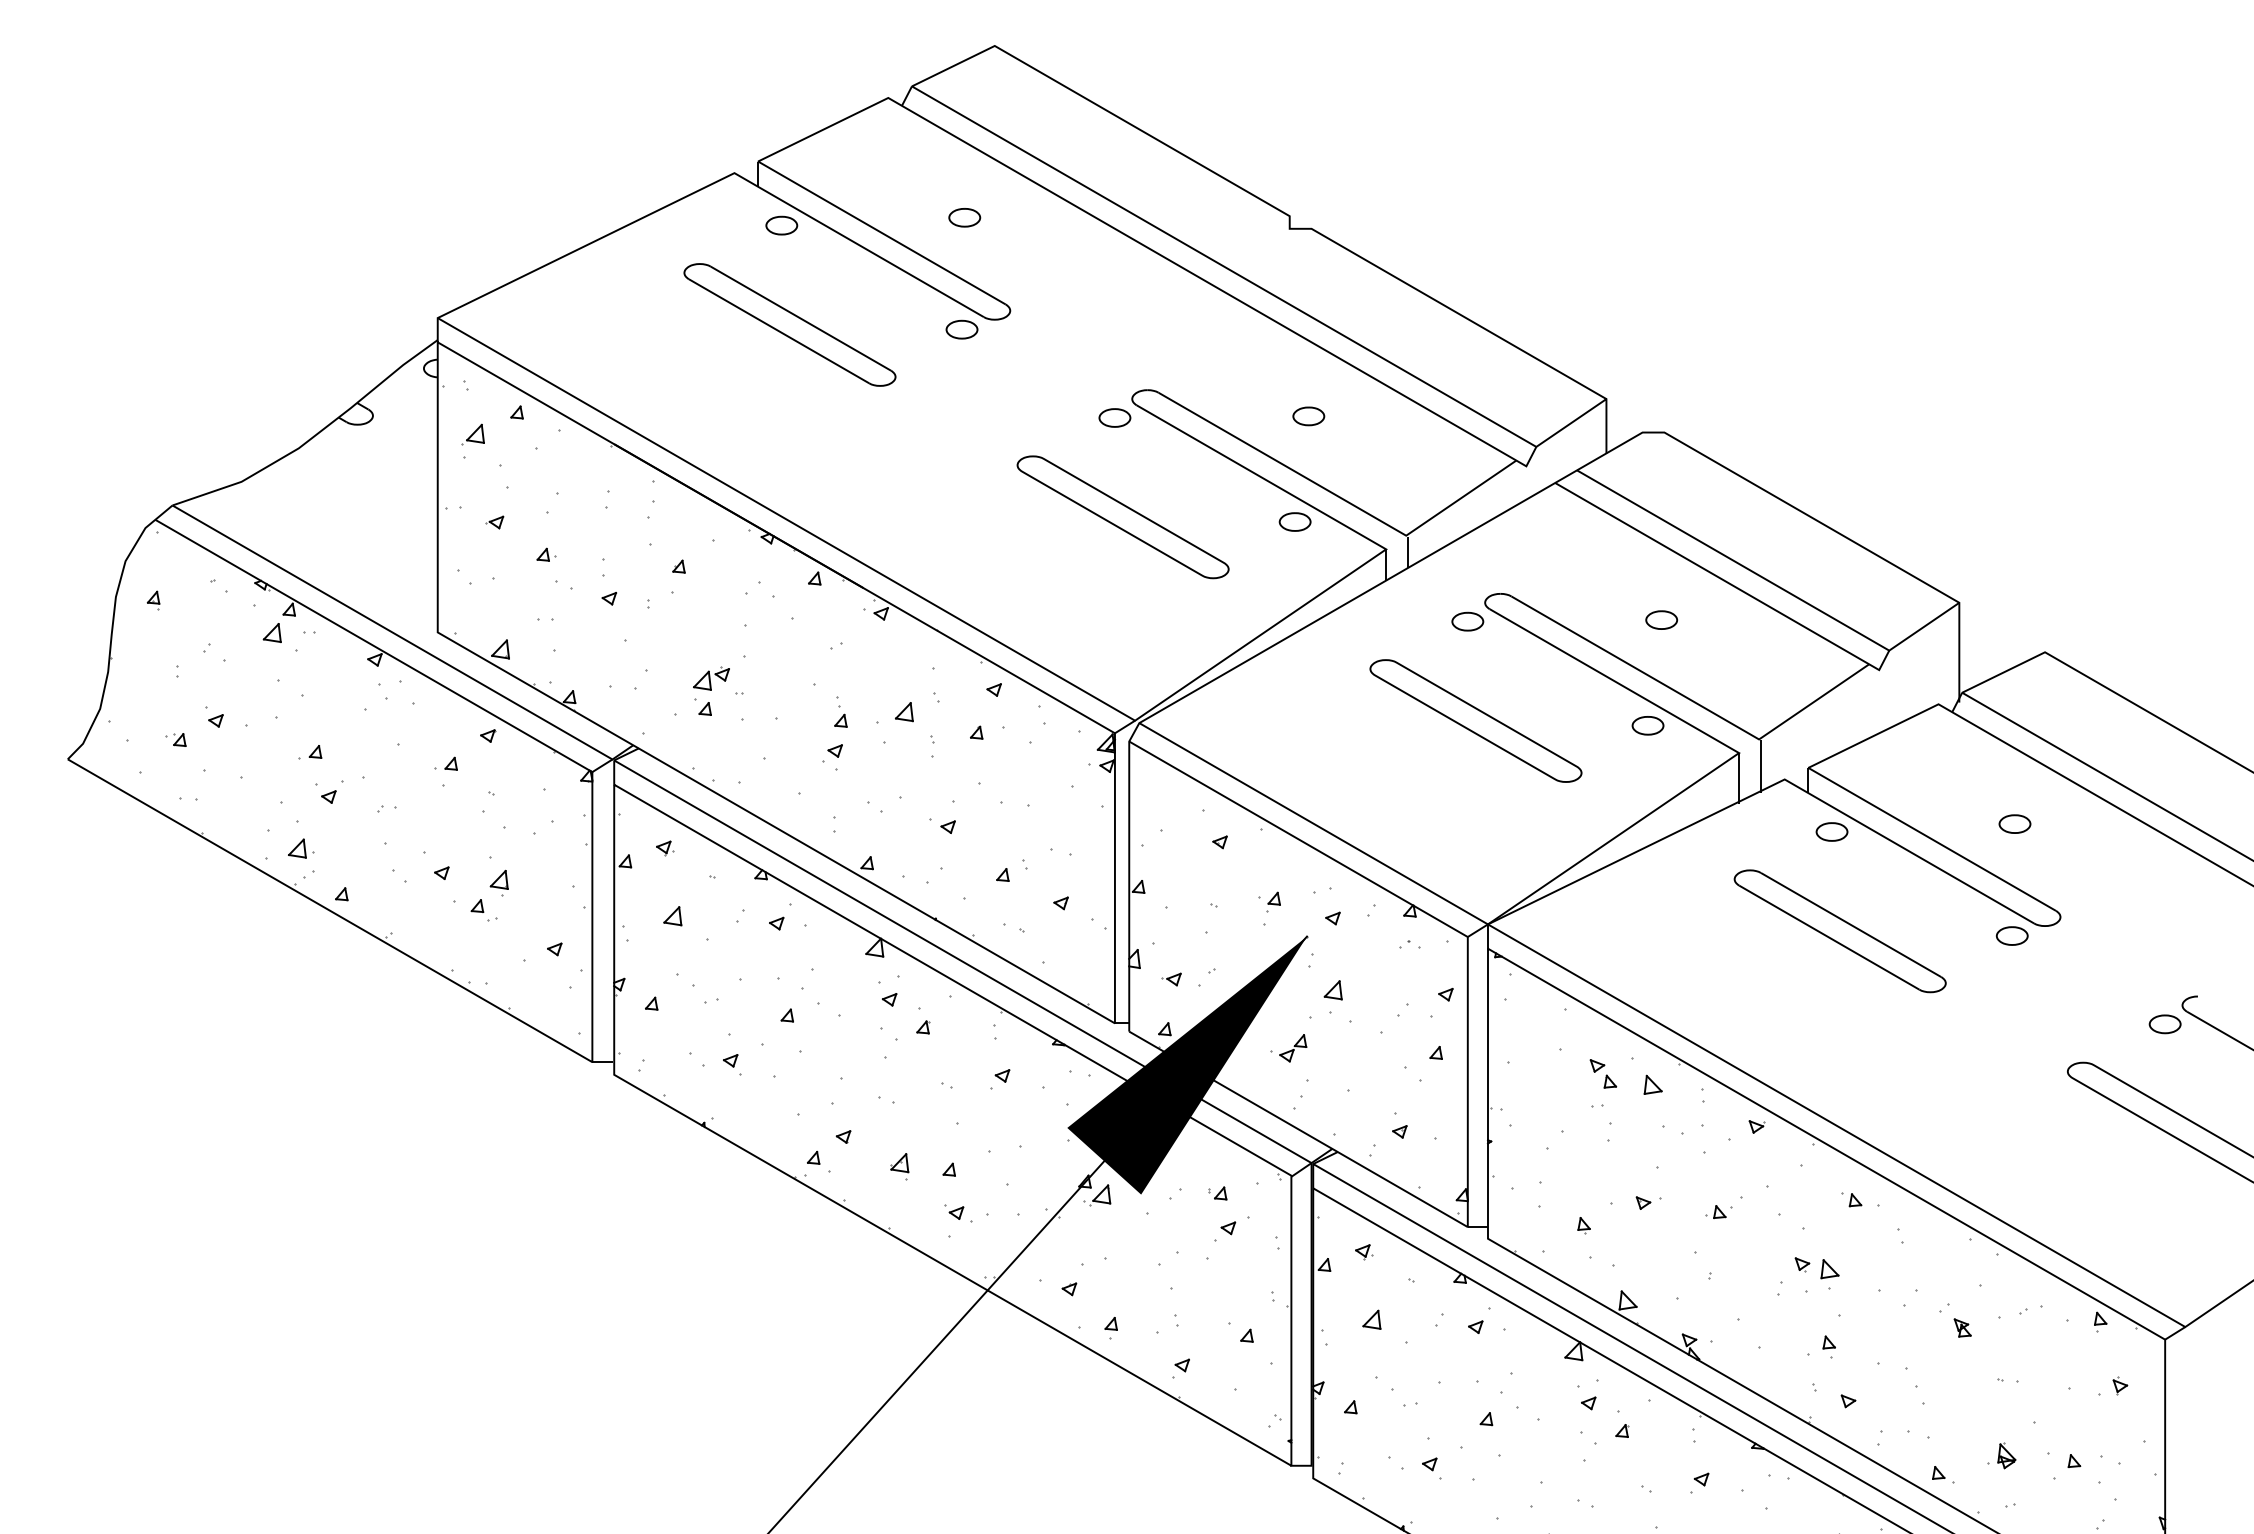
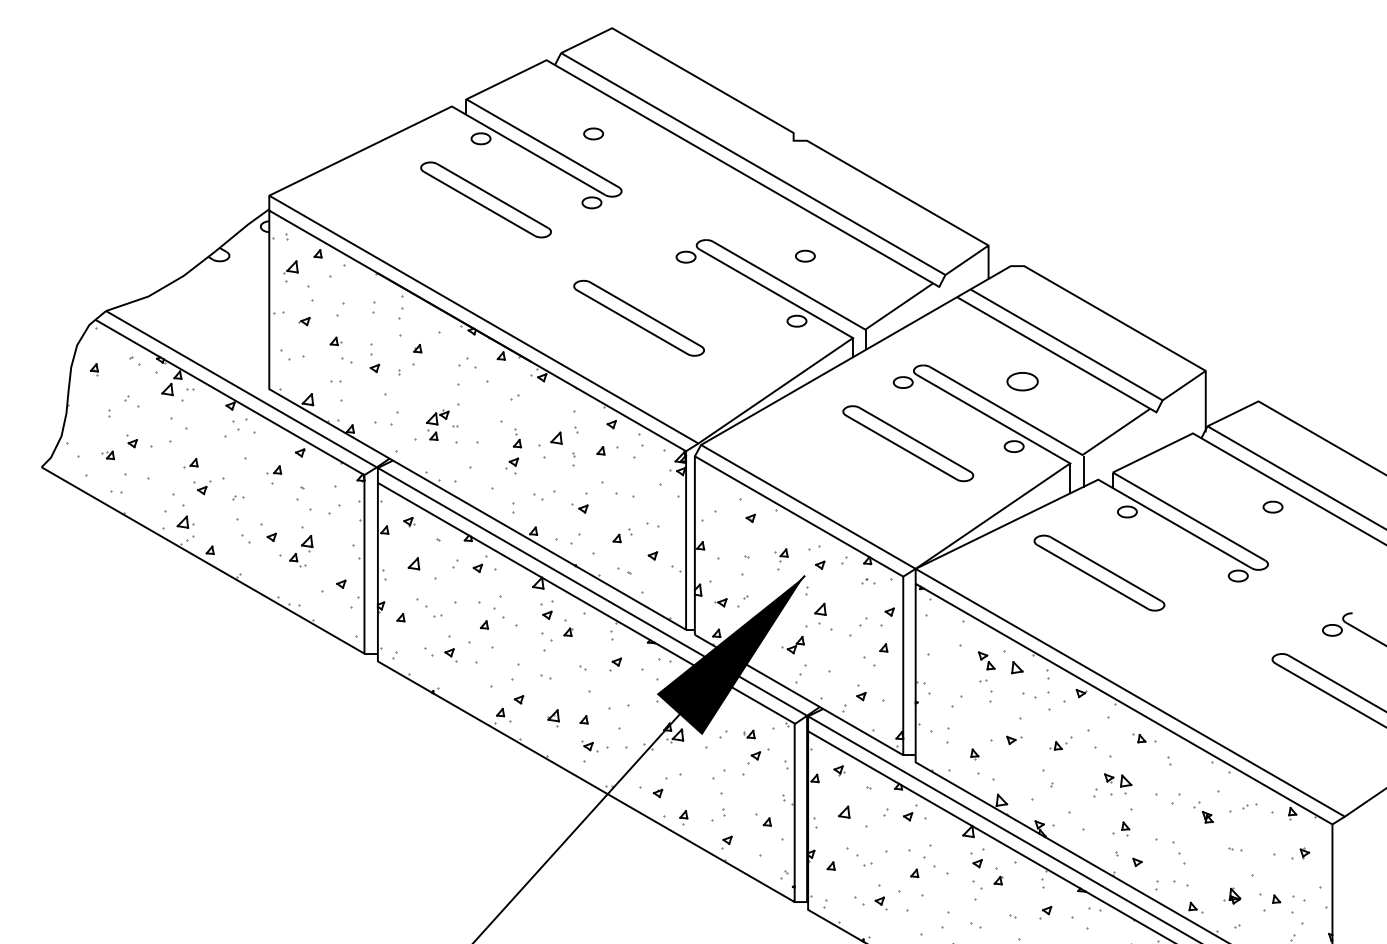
part: (1122, 515) -> (638, 317), moved
part: (1661, 619) -> (1022, 381), size x1.6
part: (2014, 823) -> (1272, 506), moved
part: (1840, 930) -> (1099, 572), moved

